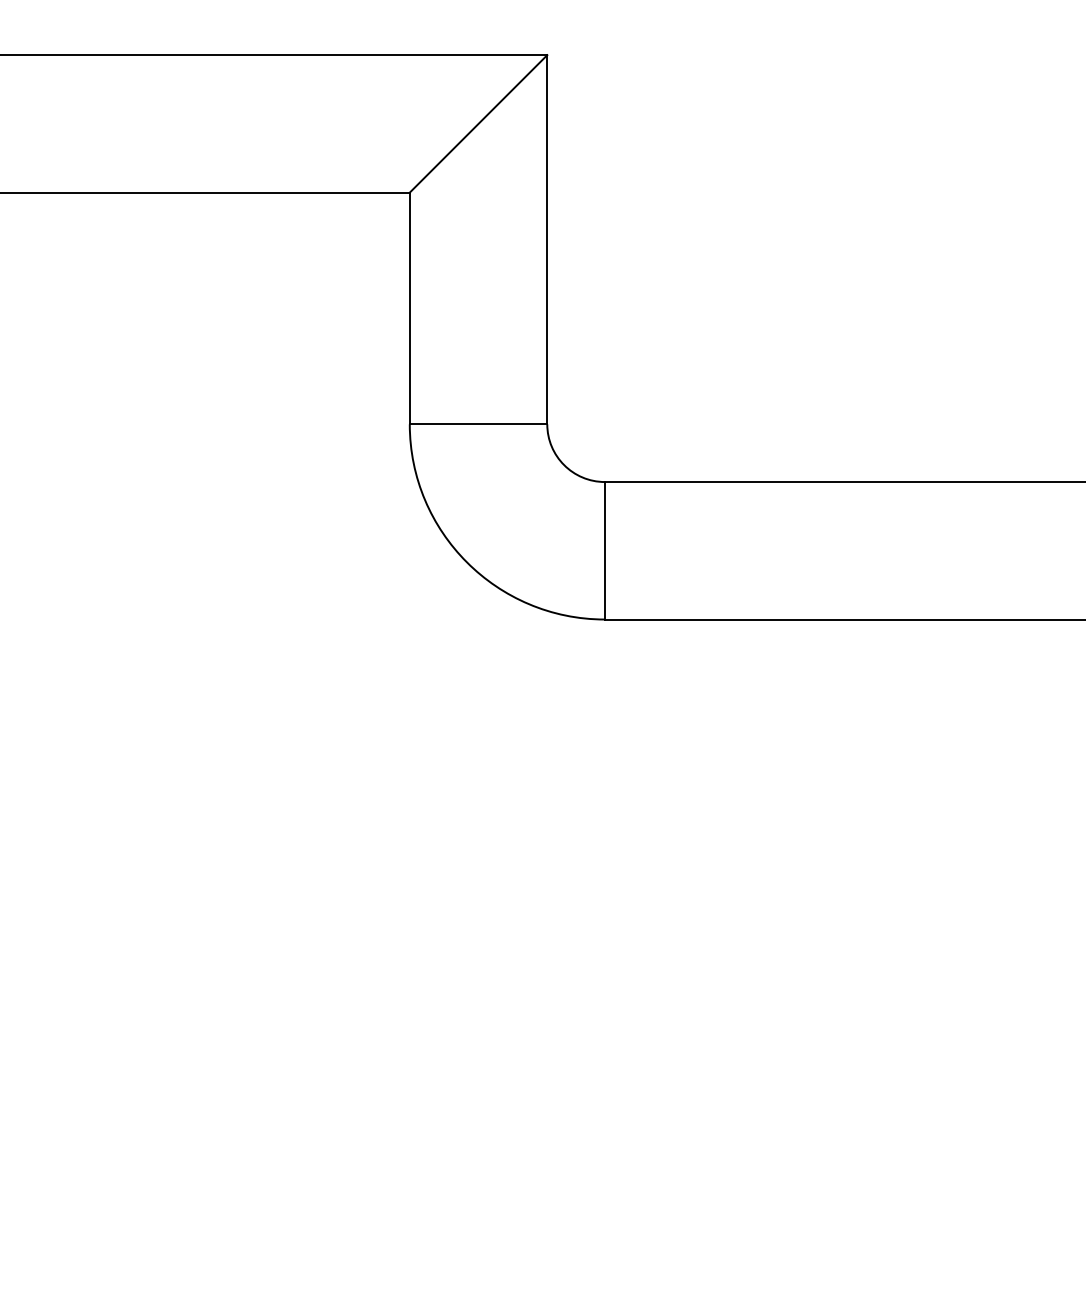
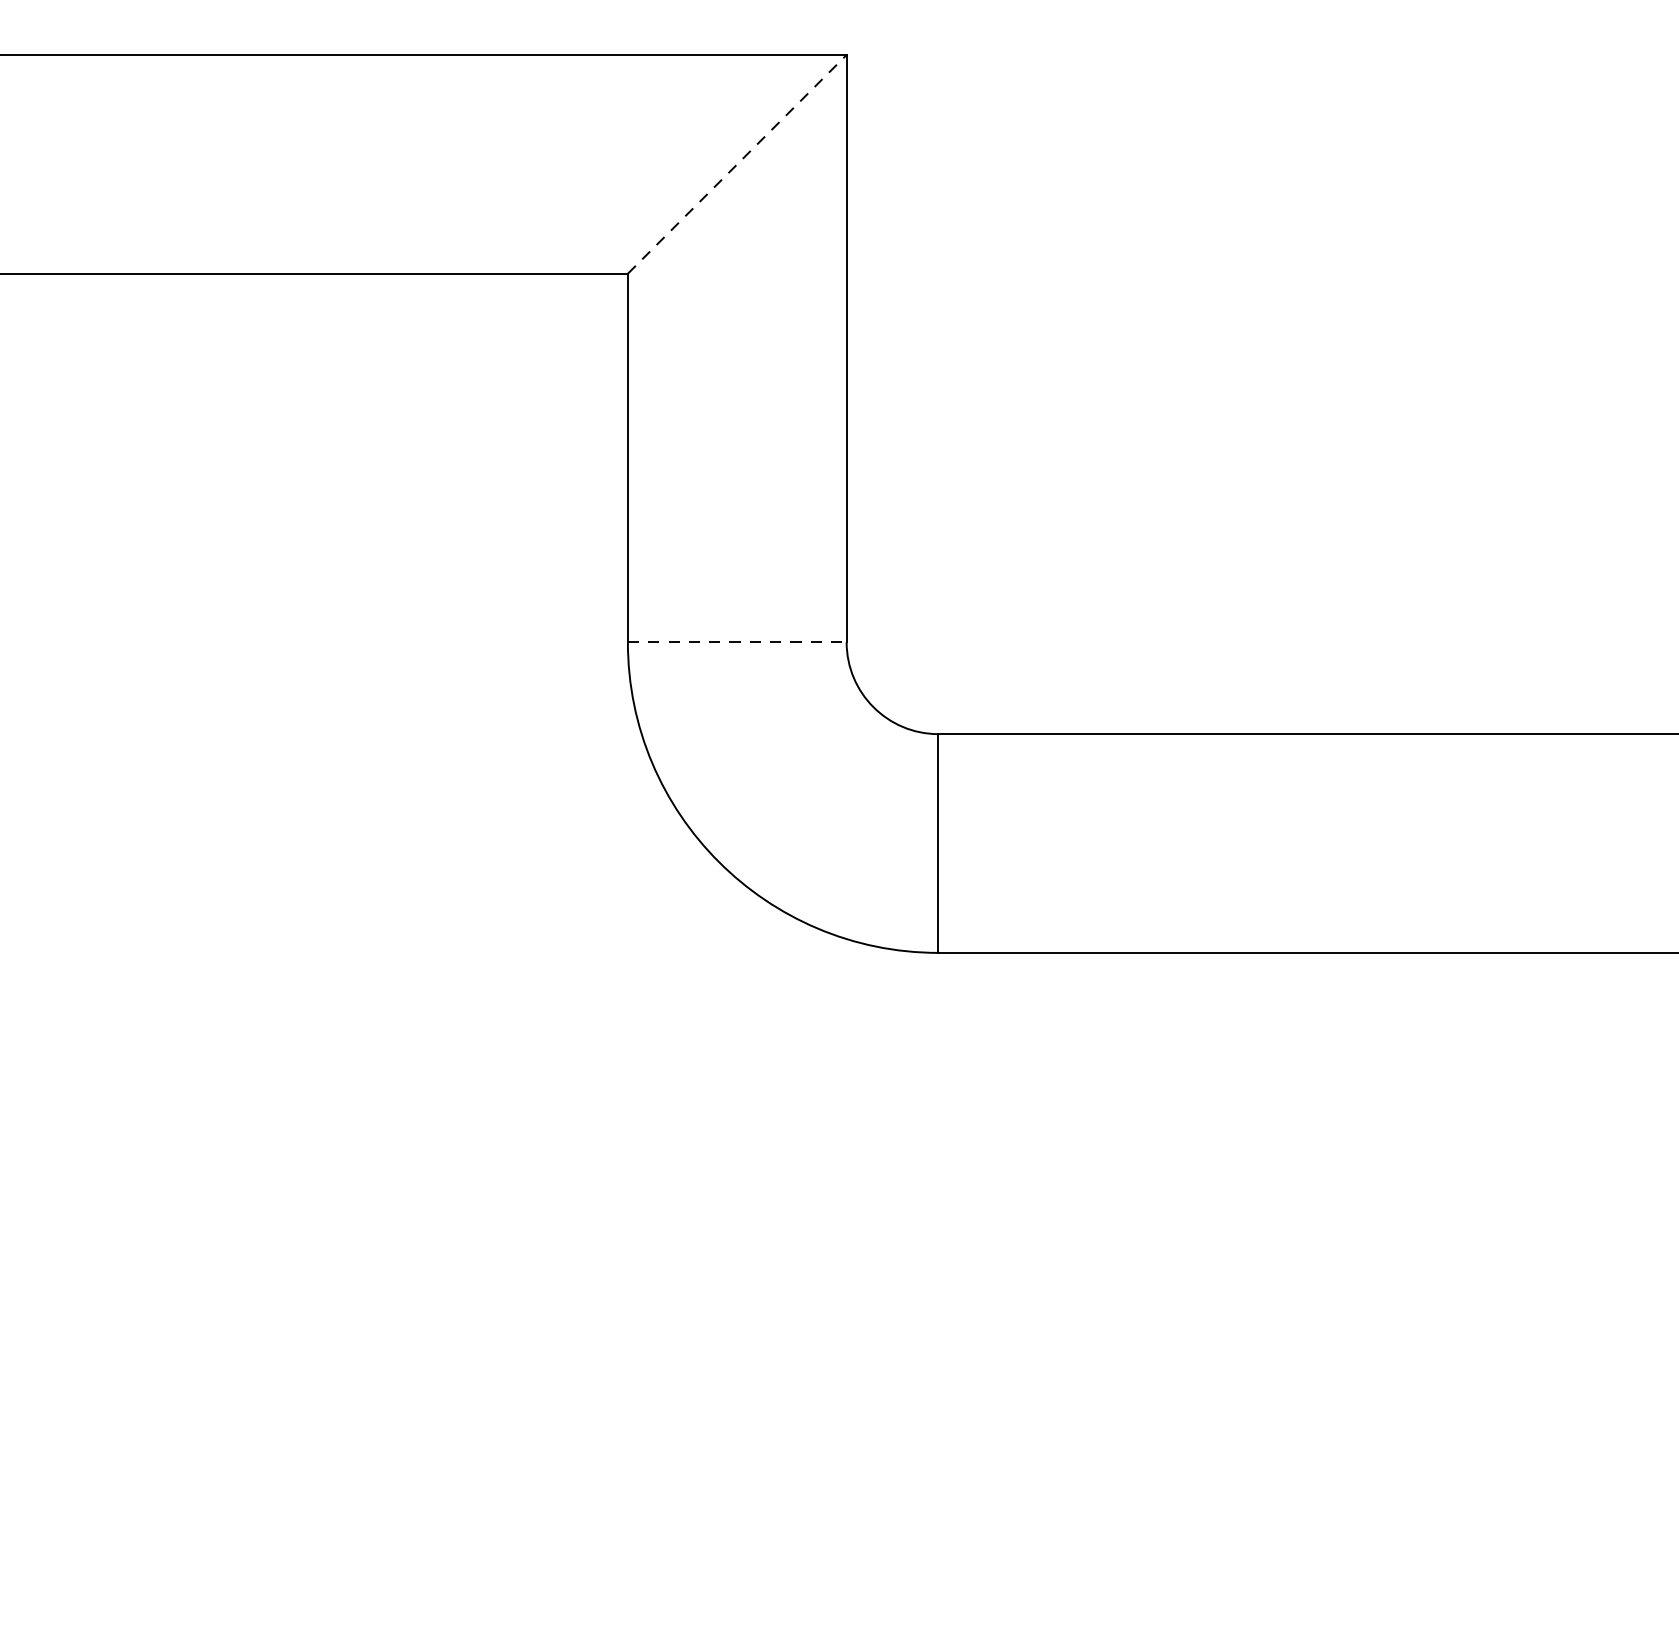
line: (478, 123) -> (737, 163), solid -> dashed
line: (478, 424) -> (737, 642), solid -> dashed

